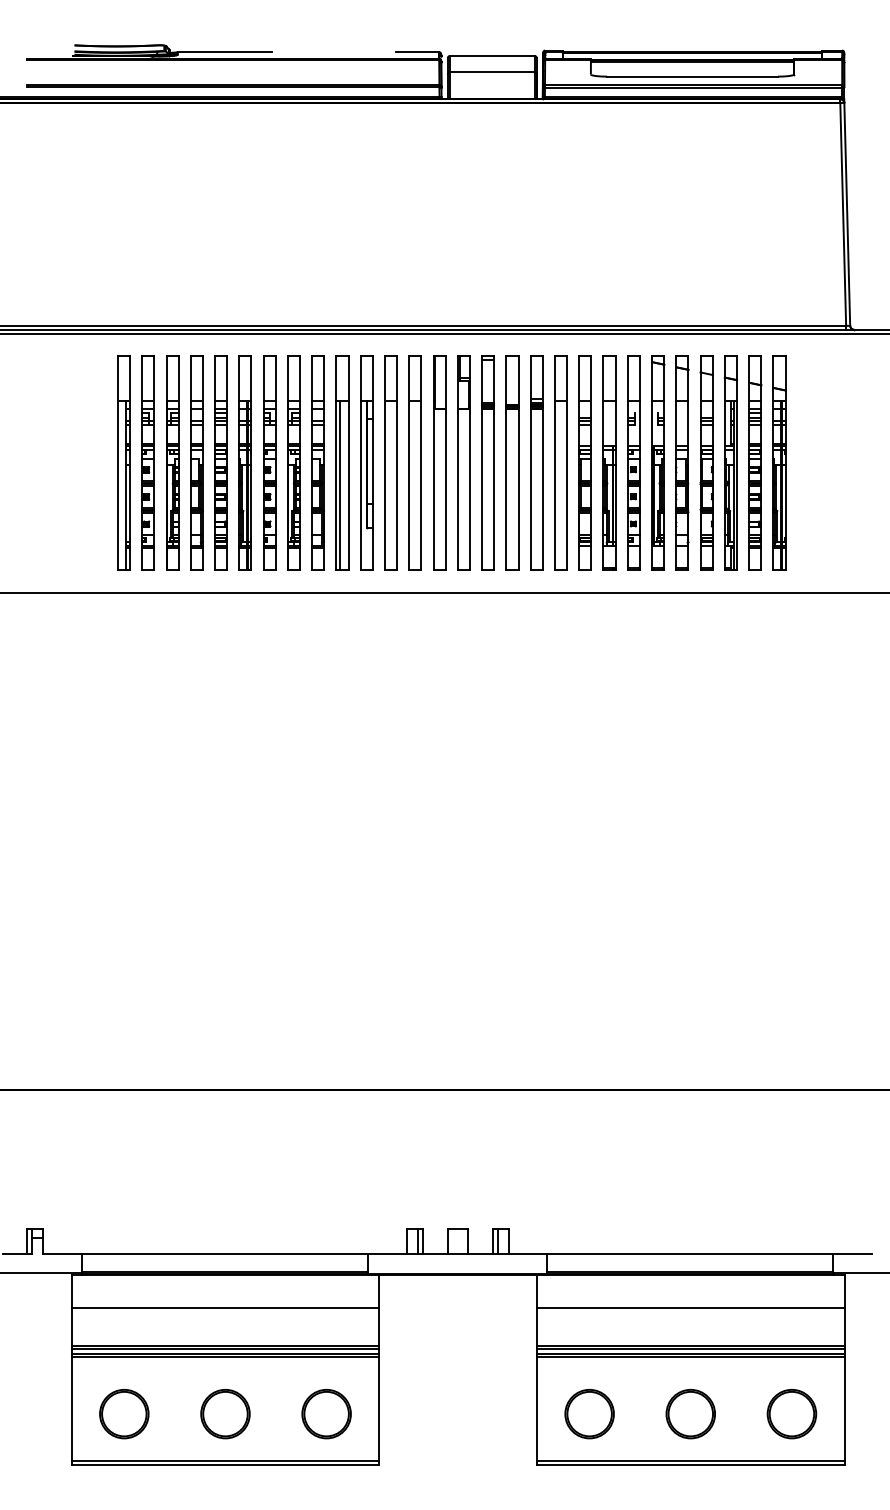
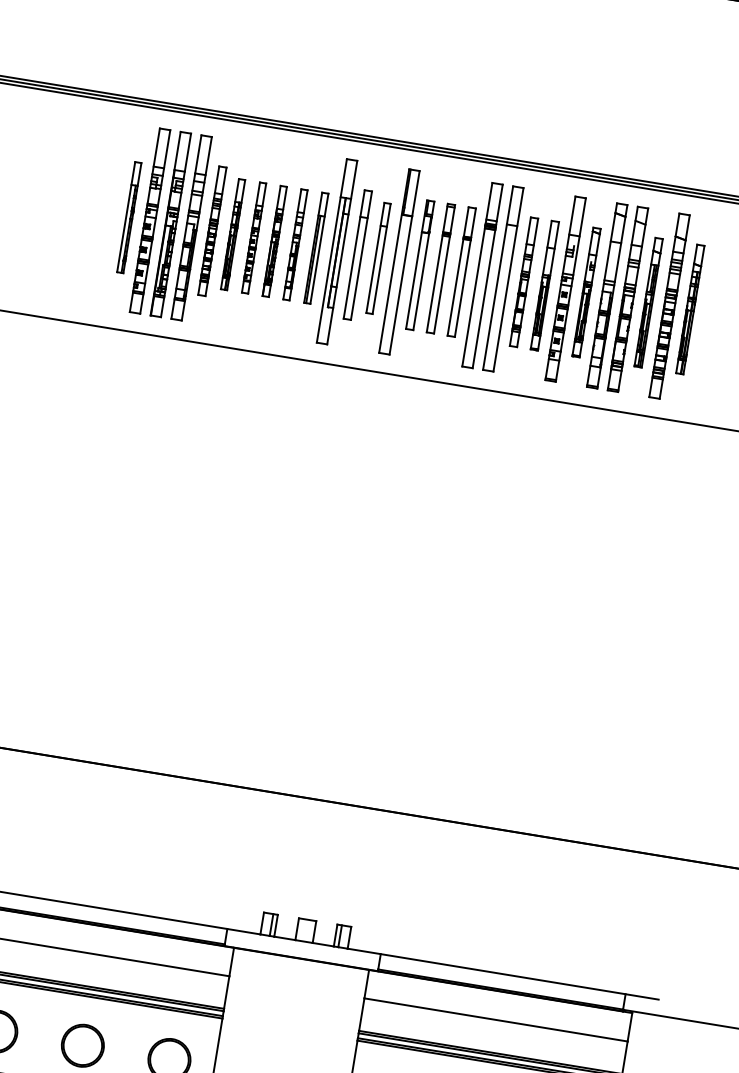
part: (123, 462) -> (128, 217), size x0.6
part: (220, 462) -> (211, 230), size x0.7
part: (244, 462) -> (232, 233), size x0.6
part: (269, 462) -> (253, 237), size x0.6
part: (293, 462) -> (274, 240), size x0.6
part: (317, 462) -> (295, 244), size x0.6
part: (342, 462) -> (316, 247), size x0.6
part: (390, 462) -> (357, 254), size x0.7
part: (414, 462) -> (378, 257), size x0.6
part: (463, 462) -> (419, 264), size x0.7
part: (487, 462) -> (440, 268), size x0.7
part: (512, 462) -> (461, 271), size x0.7
part: (584, 462) -> (523, 281), size x0.7
part: (609, 462) -> (544, 285), size x0.7
part: (658, 462) -> (586, 291), size x0.7
part: (730, 462) -> (648, 302), size x0.7
part: (779, 462) -> (690, 308), size x0.7

